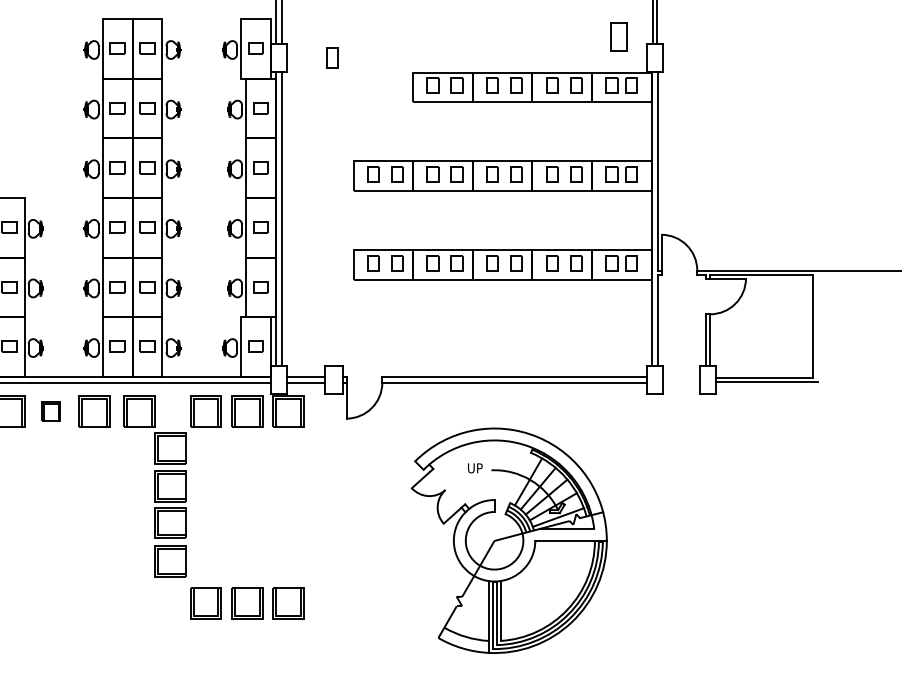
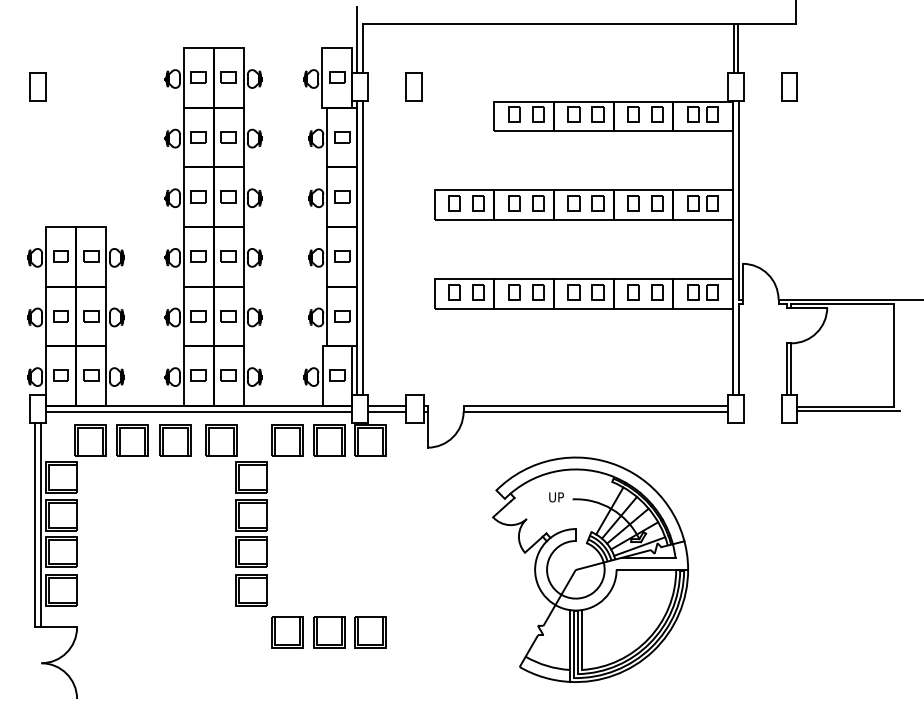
part: (619, 36) -> (789, 86), moved
part: (332, 57) -> (413, 86), size x1.43
part: (51, 411) -> (132, 440), size x1.67

